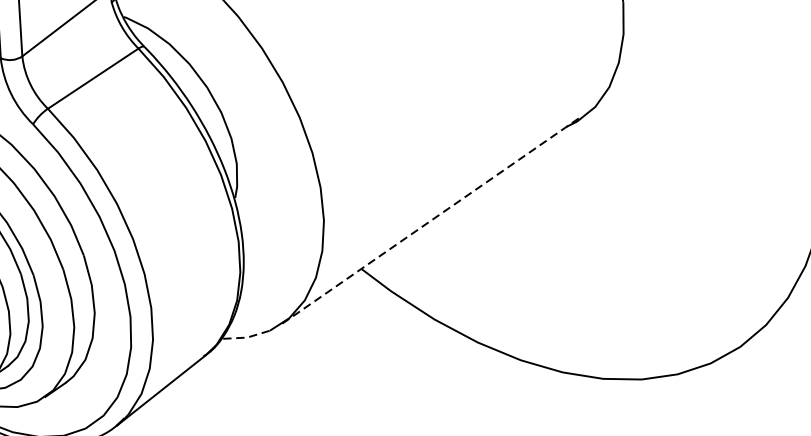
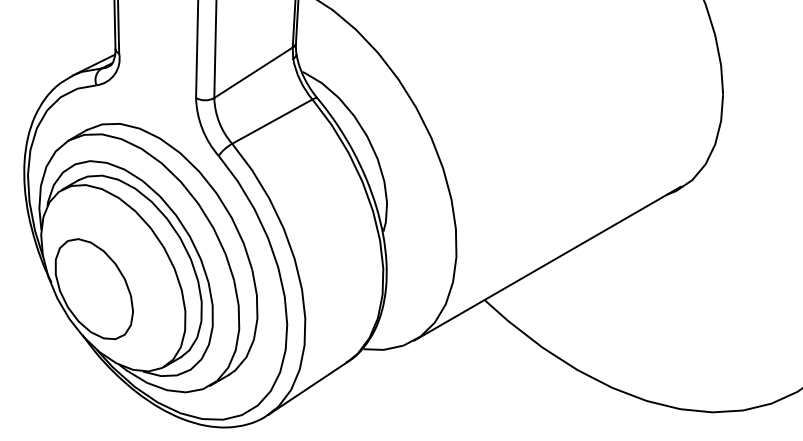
line: (432, 219) -> (547, 263), dashed -> solid
line: (246, 337) -> (383, 349), dashed -> solid

